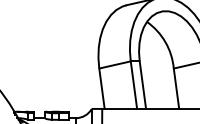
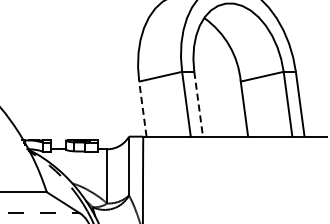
line: (142, 85) -> (198, 104), solid -> dashed
line: (101, 89) -> (142, 109), solid -> dashed

